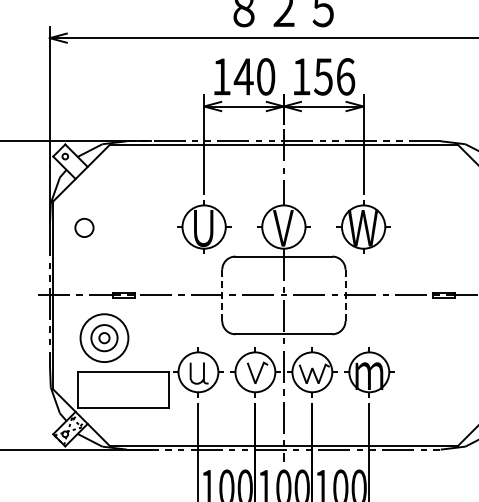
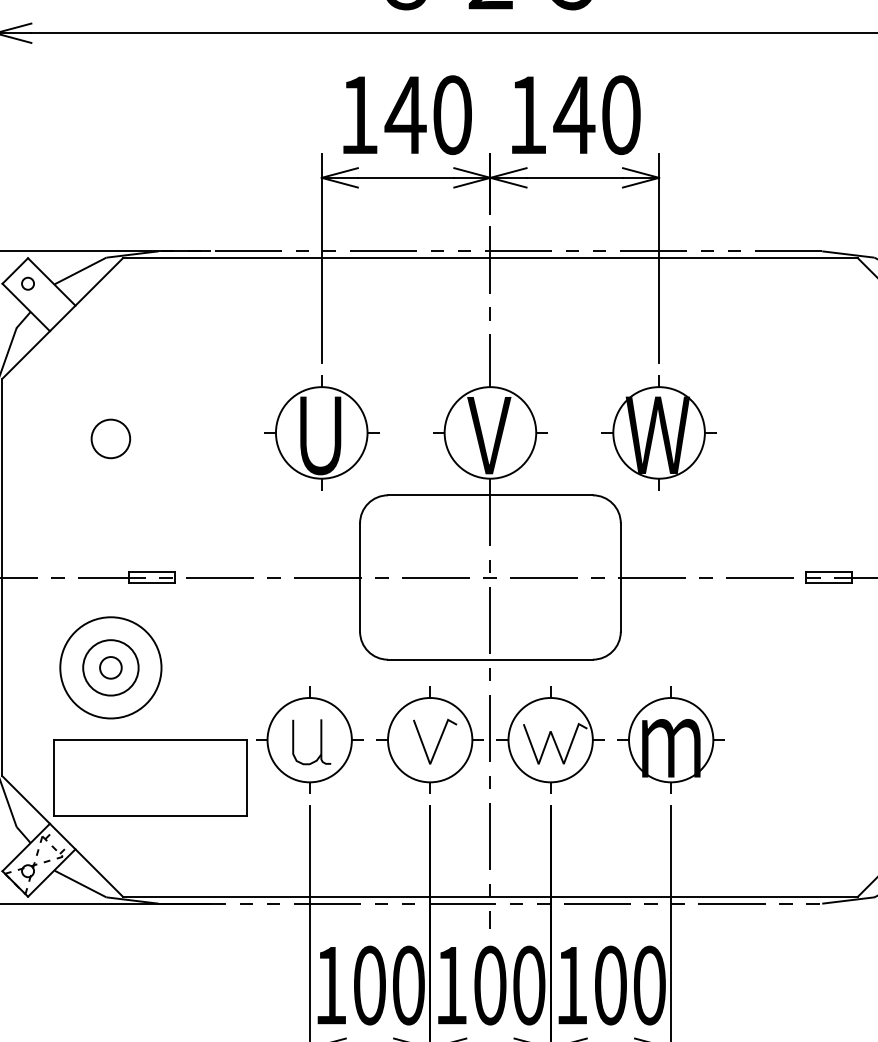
text: (334, 76) -> (597, 114), 156 -> 140
circle: (84, 227) -> (110, 438), moved
line: (222, 295) -> (360, 577), dashed -> solid
line: (345, 295) -> (620, 577), dashed -> solid

